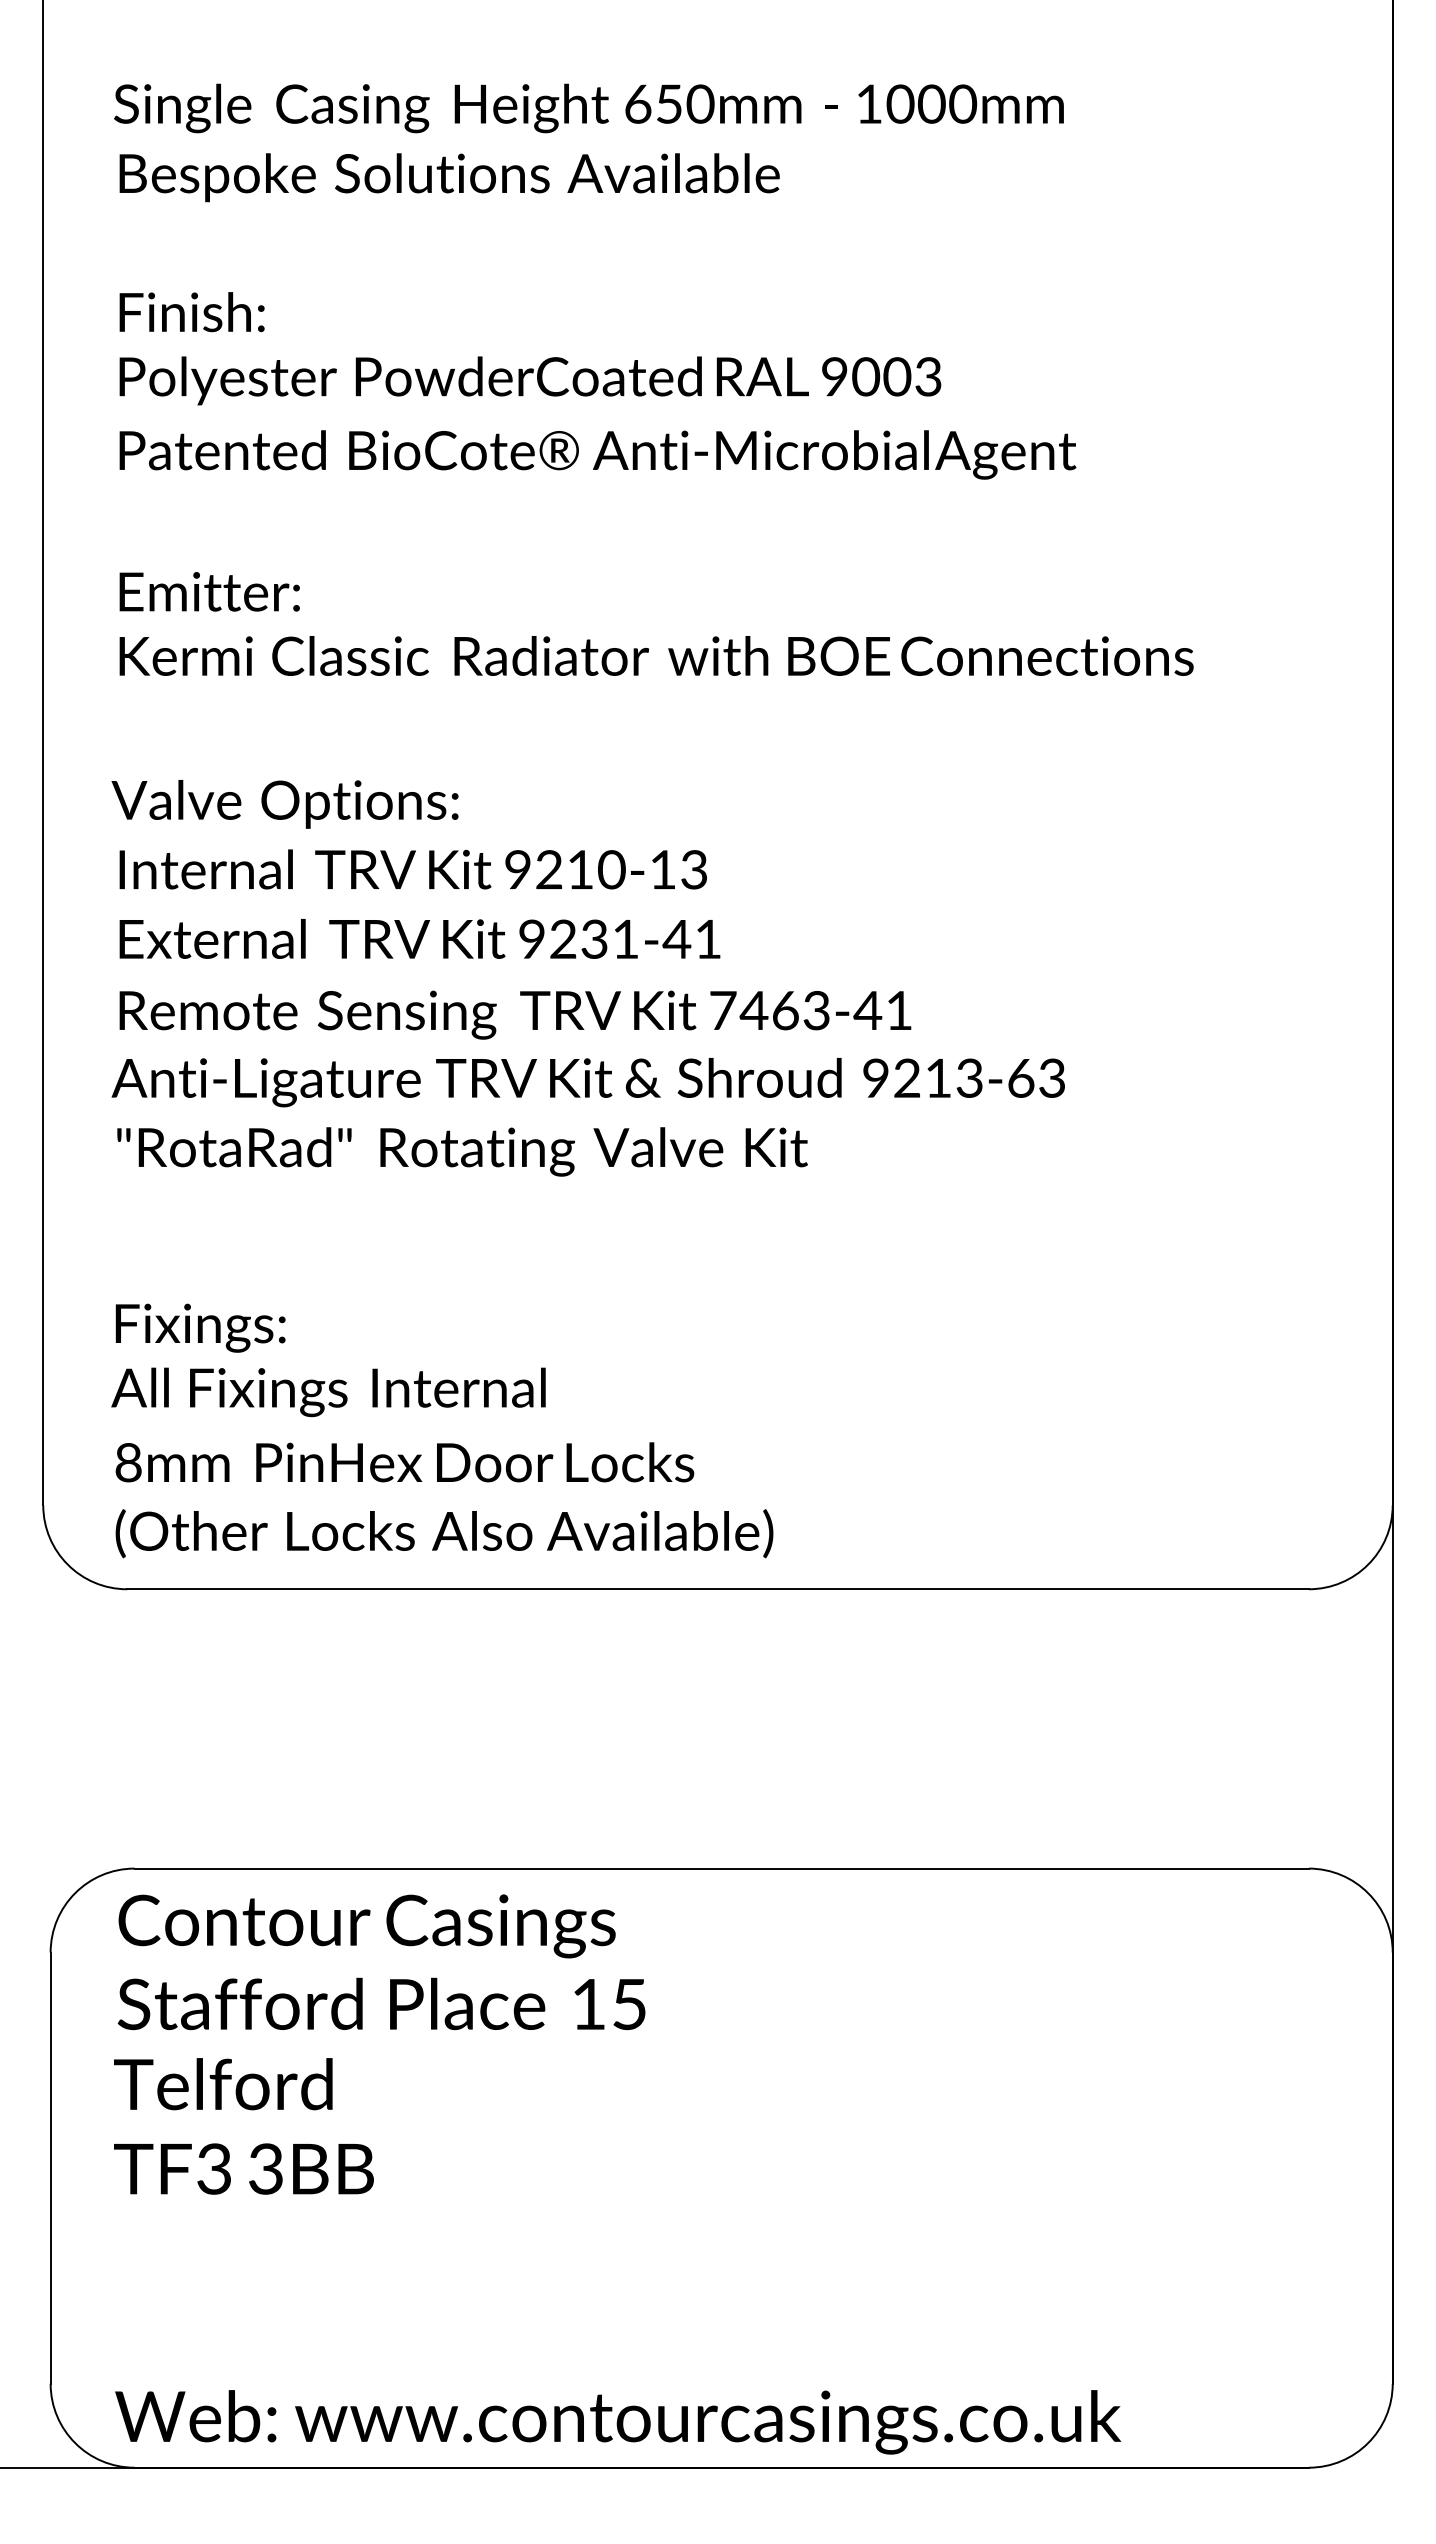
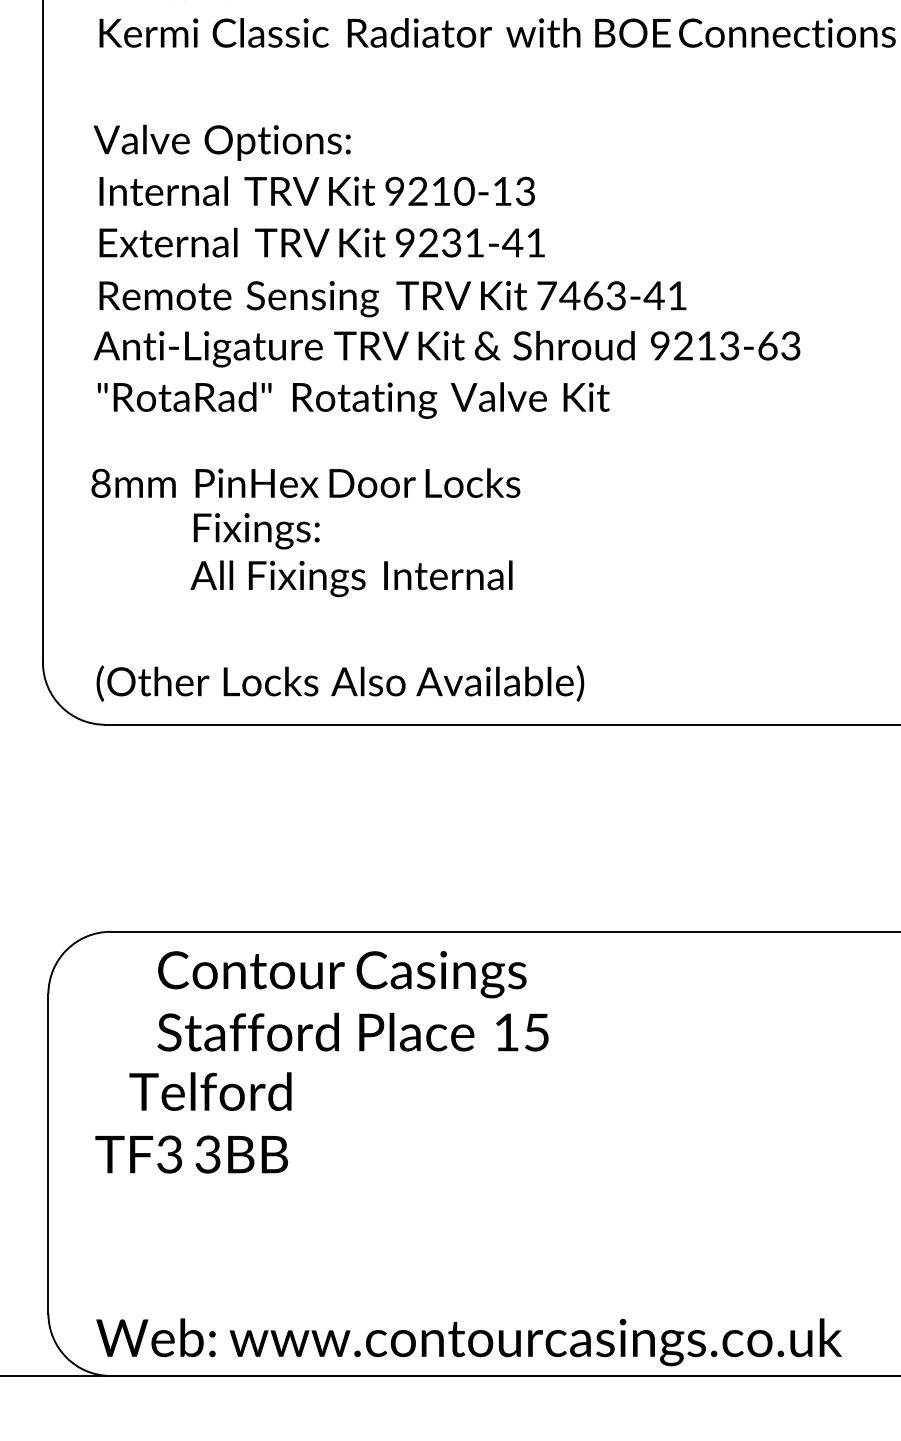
text: (328, 1360) -> (351, 555), moved
text: (404, 1462) -> (305, 483), moved
text: (381, 1962) -> (352, 1001), moved
text: (223, 2084) -> (210, 1091), moved

